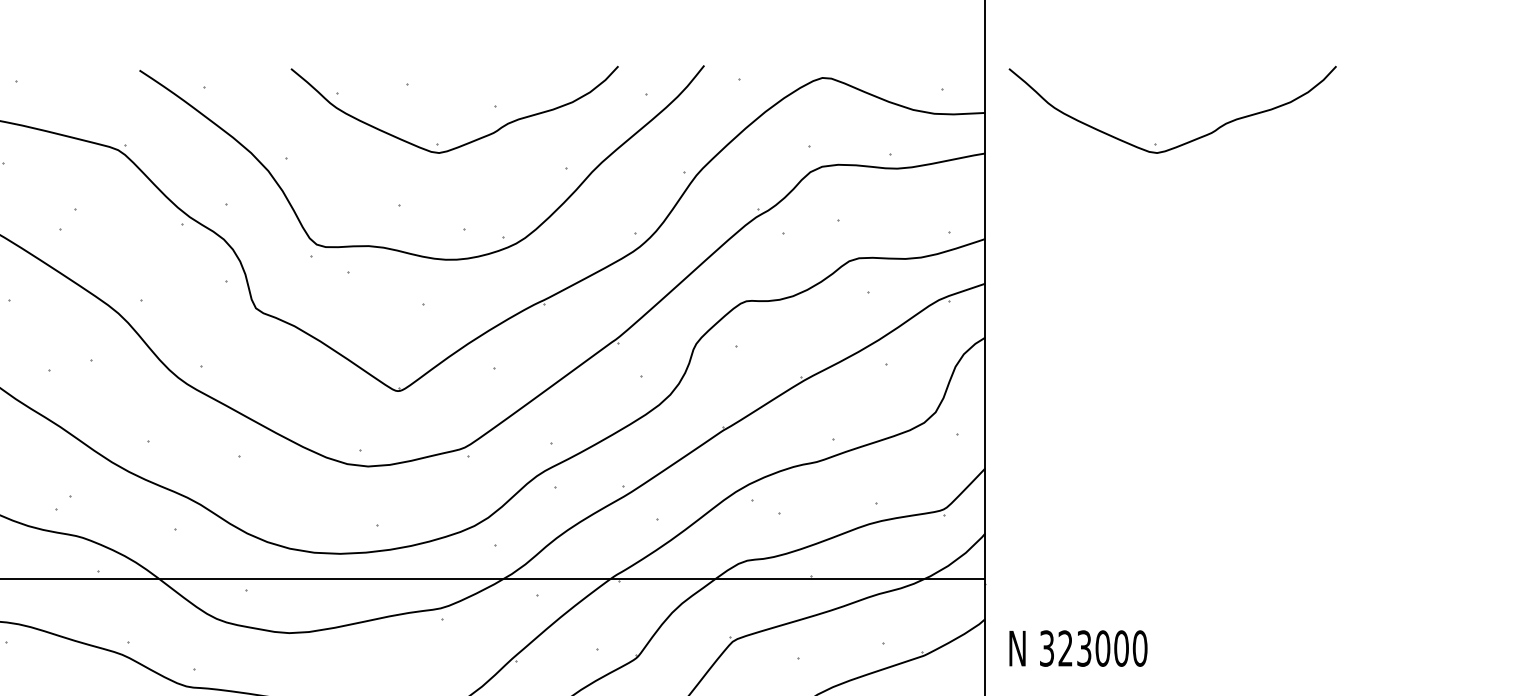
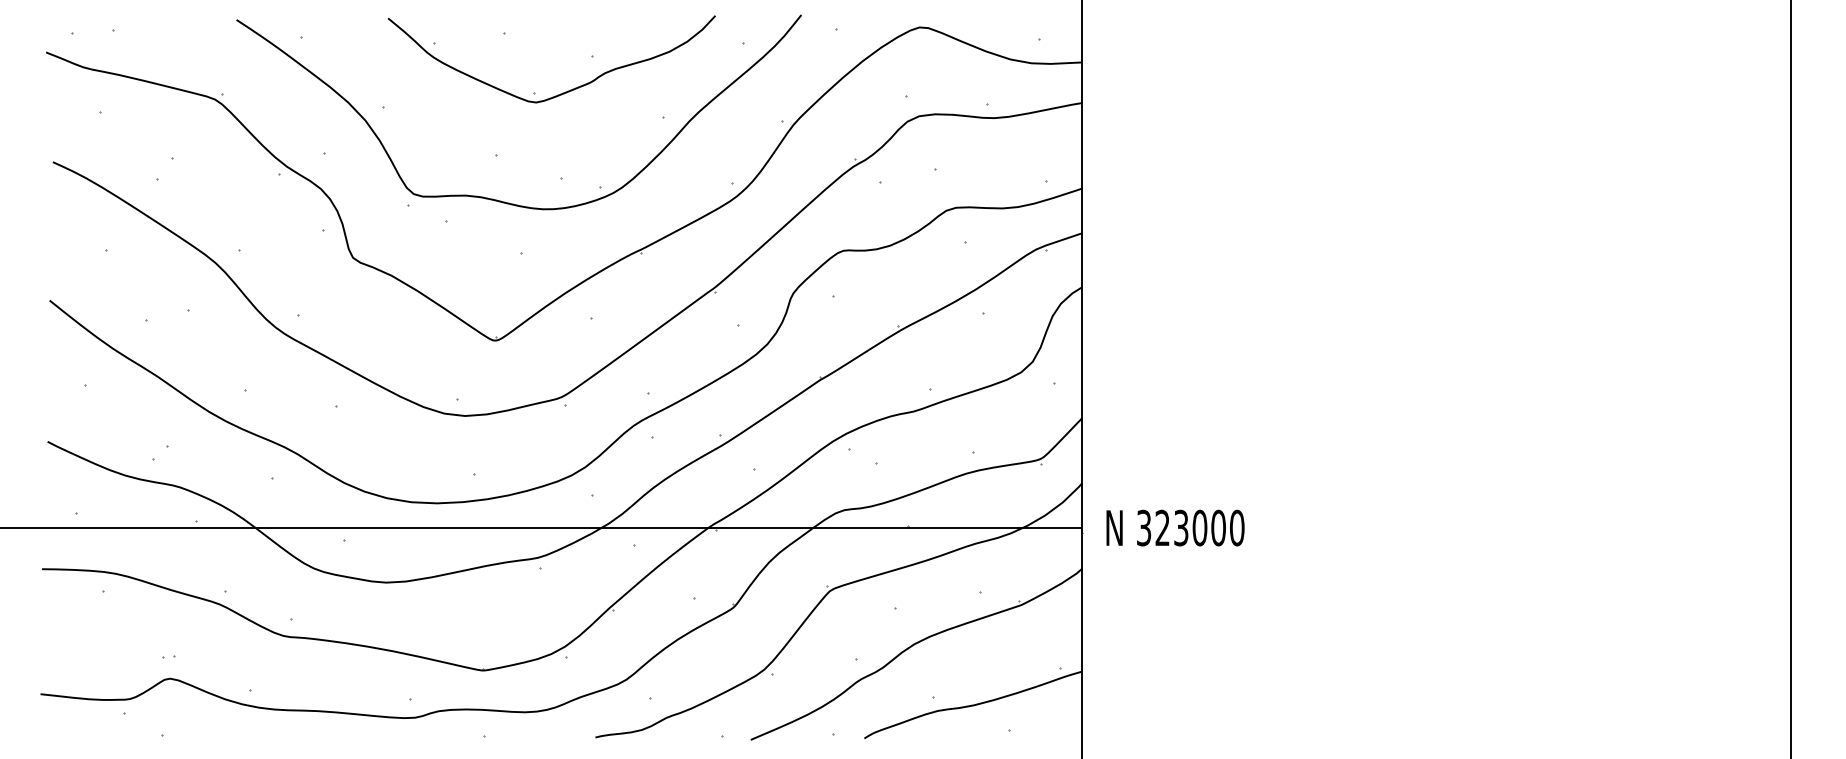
part: (1186, 142) -> (1283, 91), removed
text: (1078, 648) -> (1175, 527), moved

